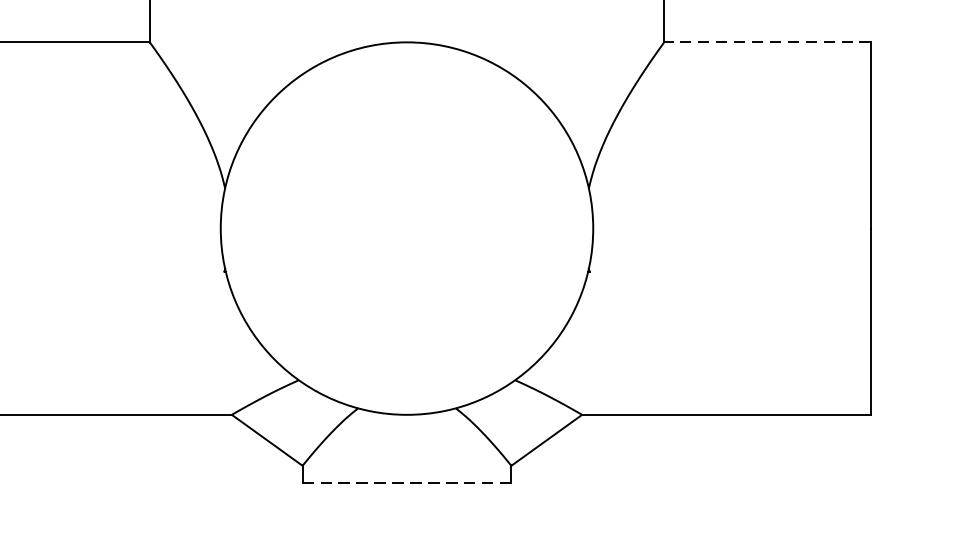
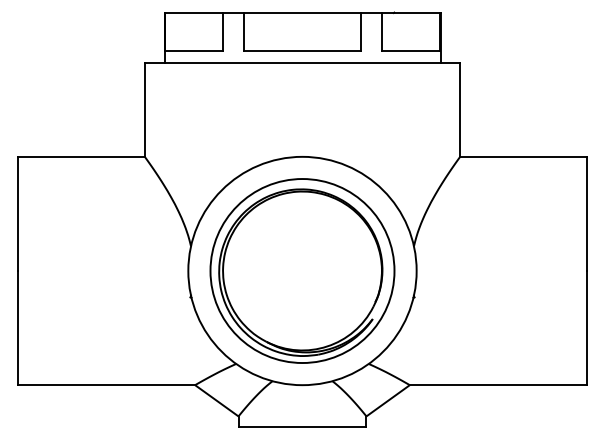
line: (765, 41) -> (522, 156), dashed -> solid
part: (407, 227) -> (302, 270), added
line: (407, 482) -> (302, 426), dashed -> solid

